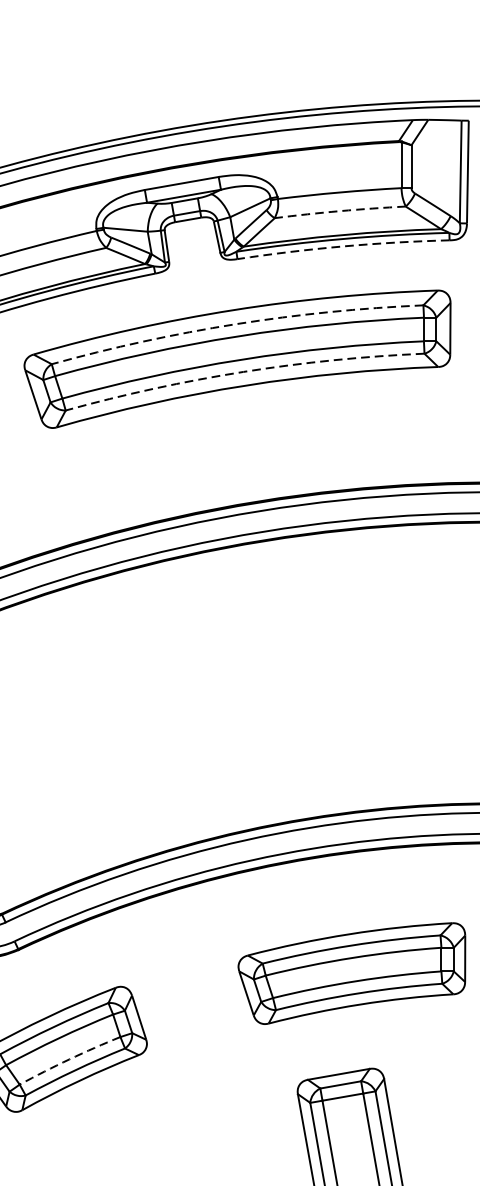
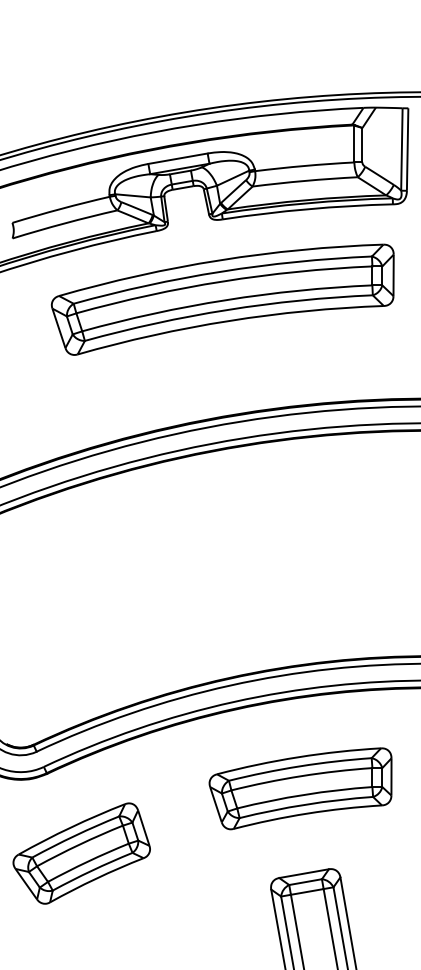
arc: (340, 210) -> (305, 180), dashed -> solid
arc: (343, 246) -> (307, 209), dashed -> solid
arc: (235, 324) -> (221, 271), dashed -> solid
arc: (243, 371) -> (227, 309), dashed -> solid
part: (351, 973) -> (300, 788), moved
arc: (68, 1059) -> (87, 861), dashed -> solid

